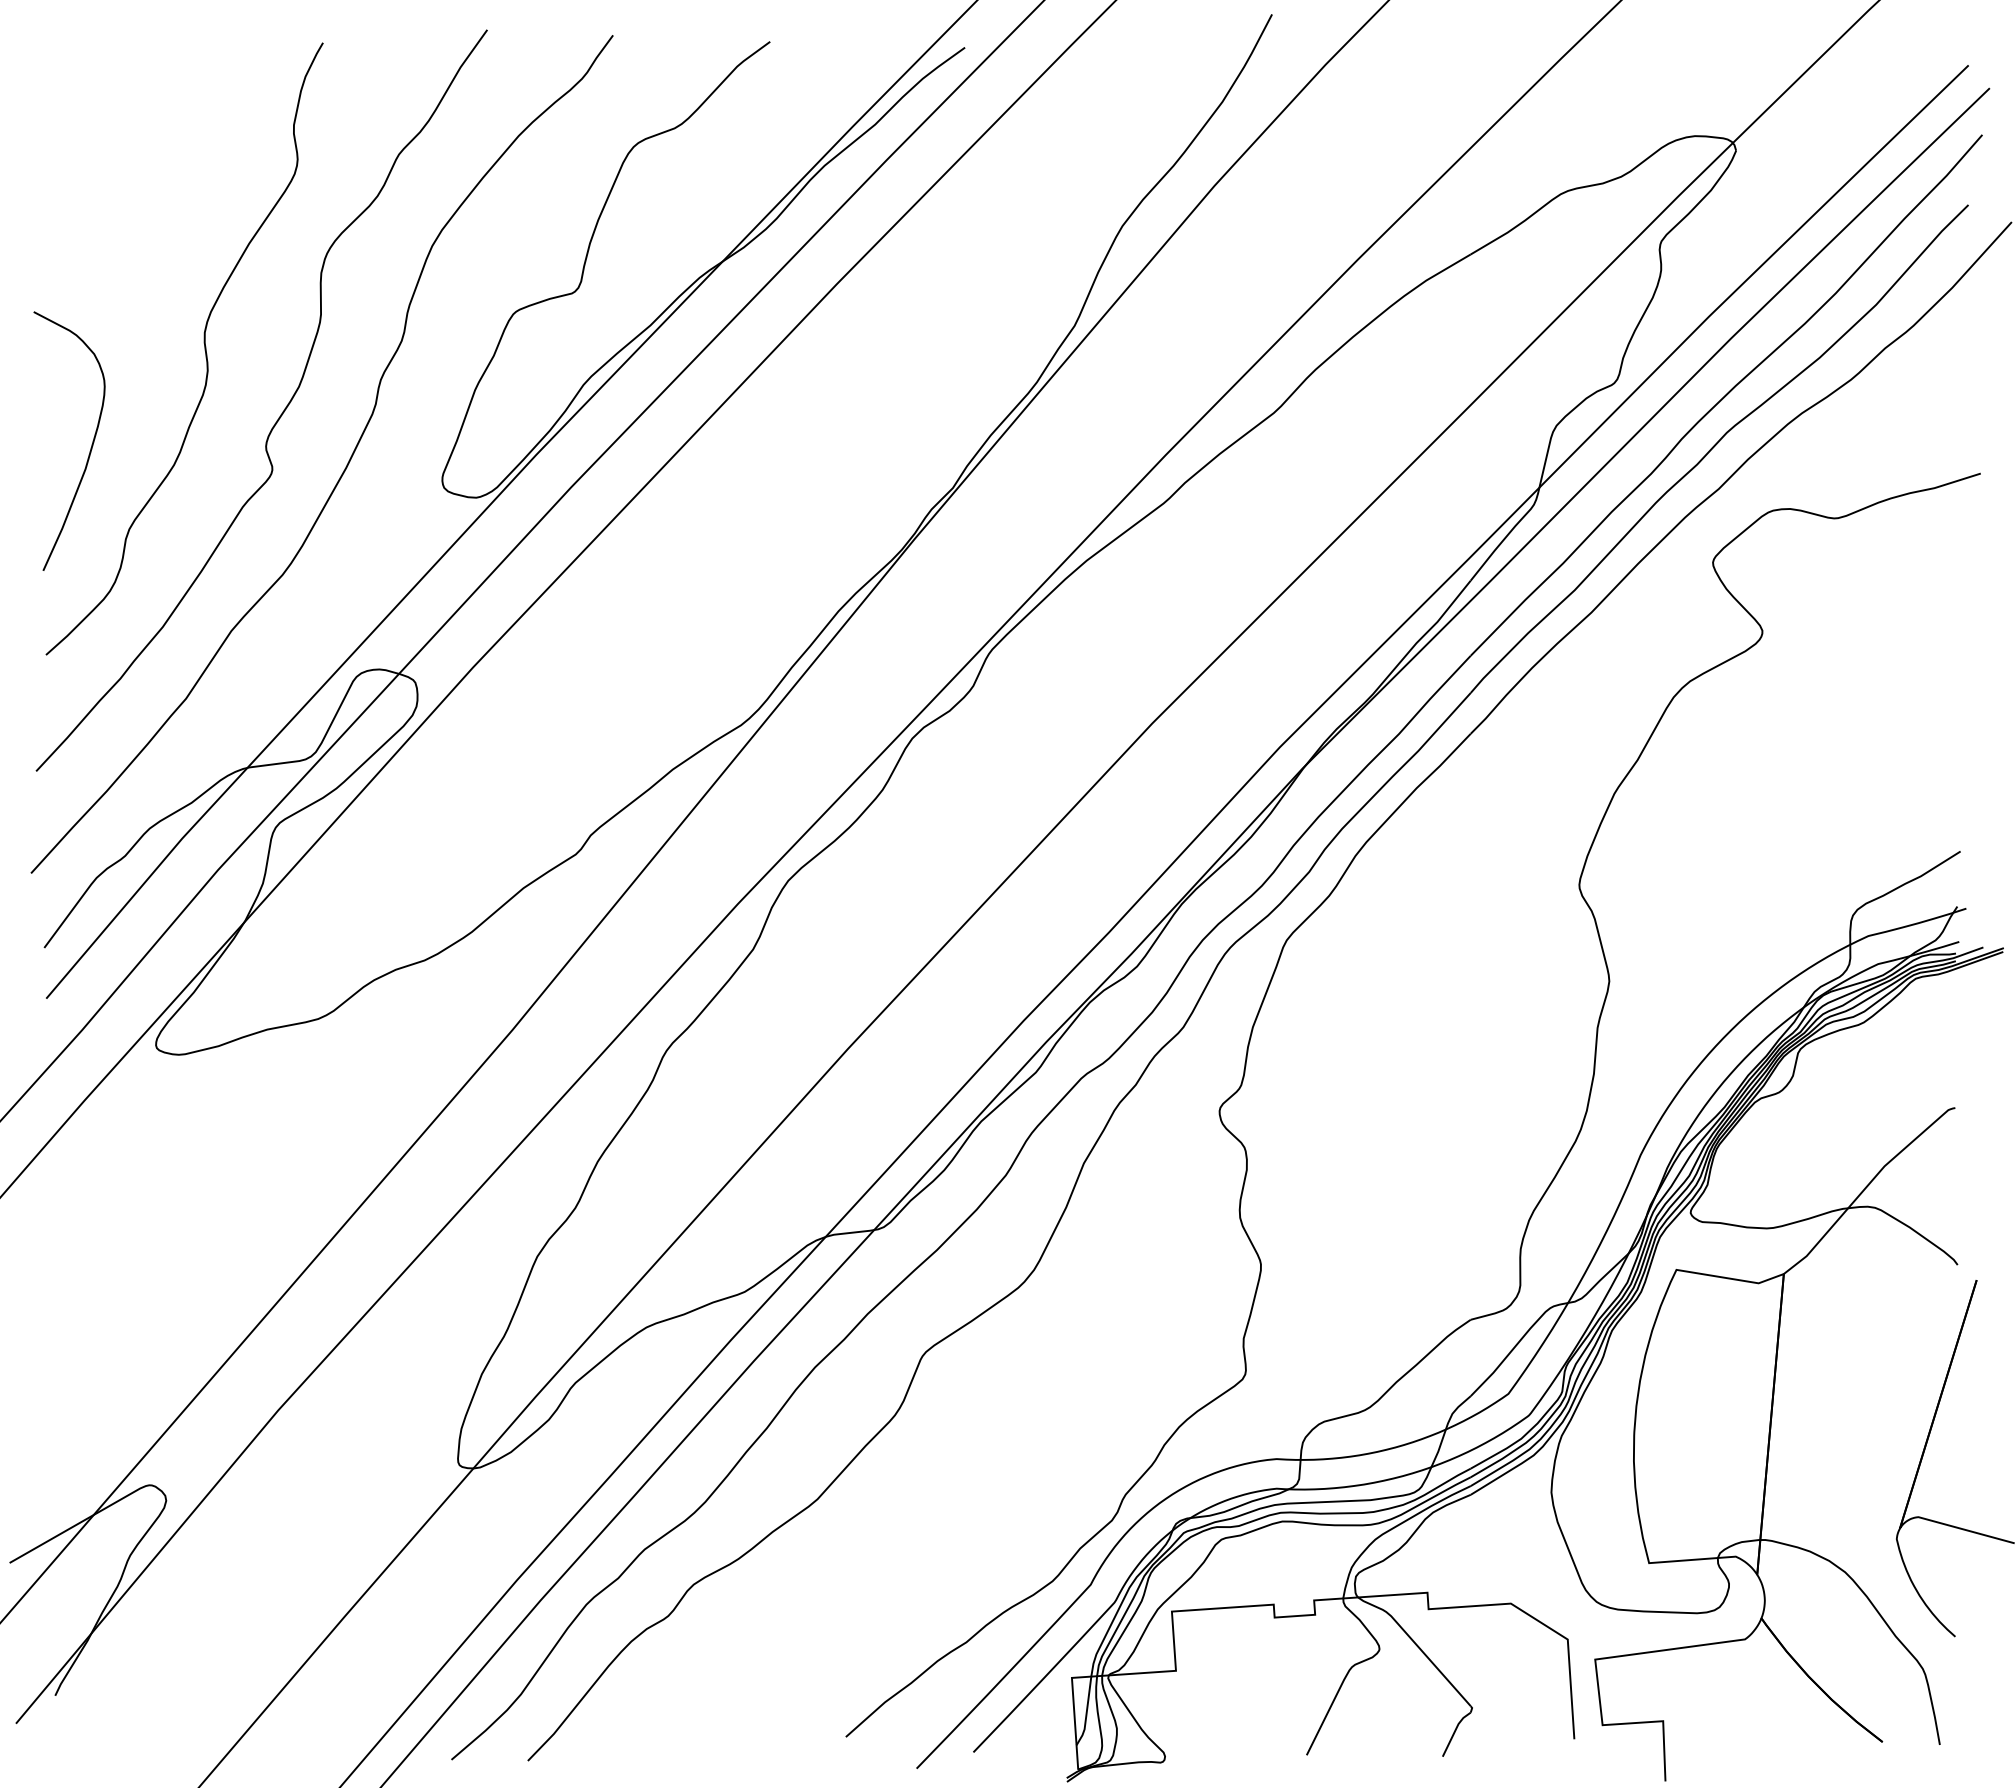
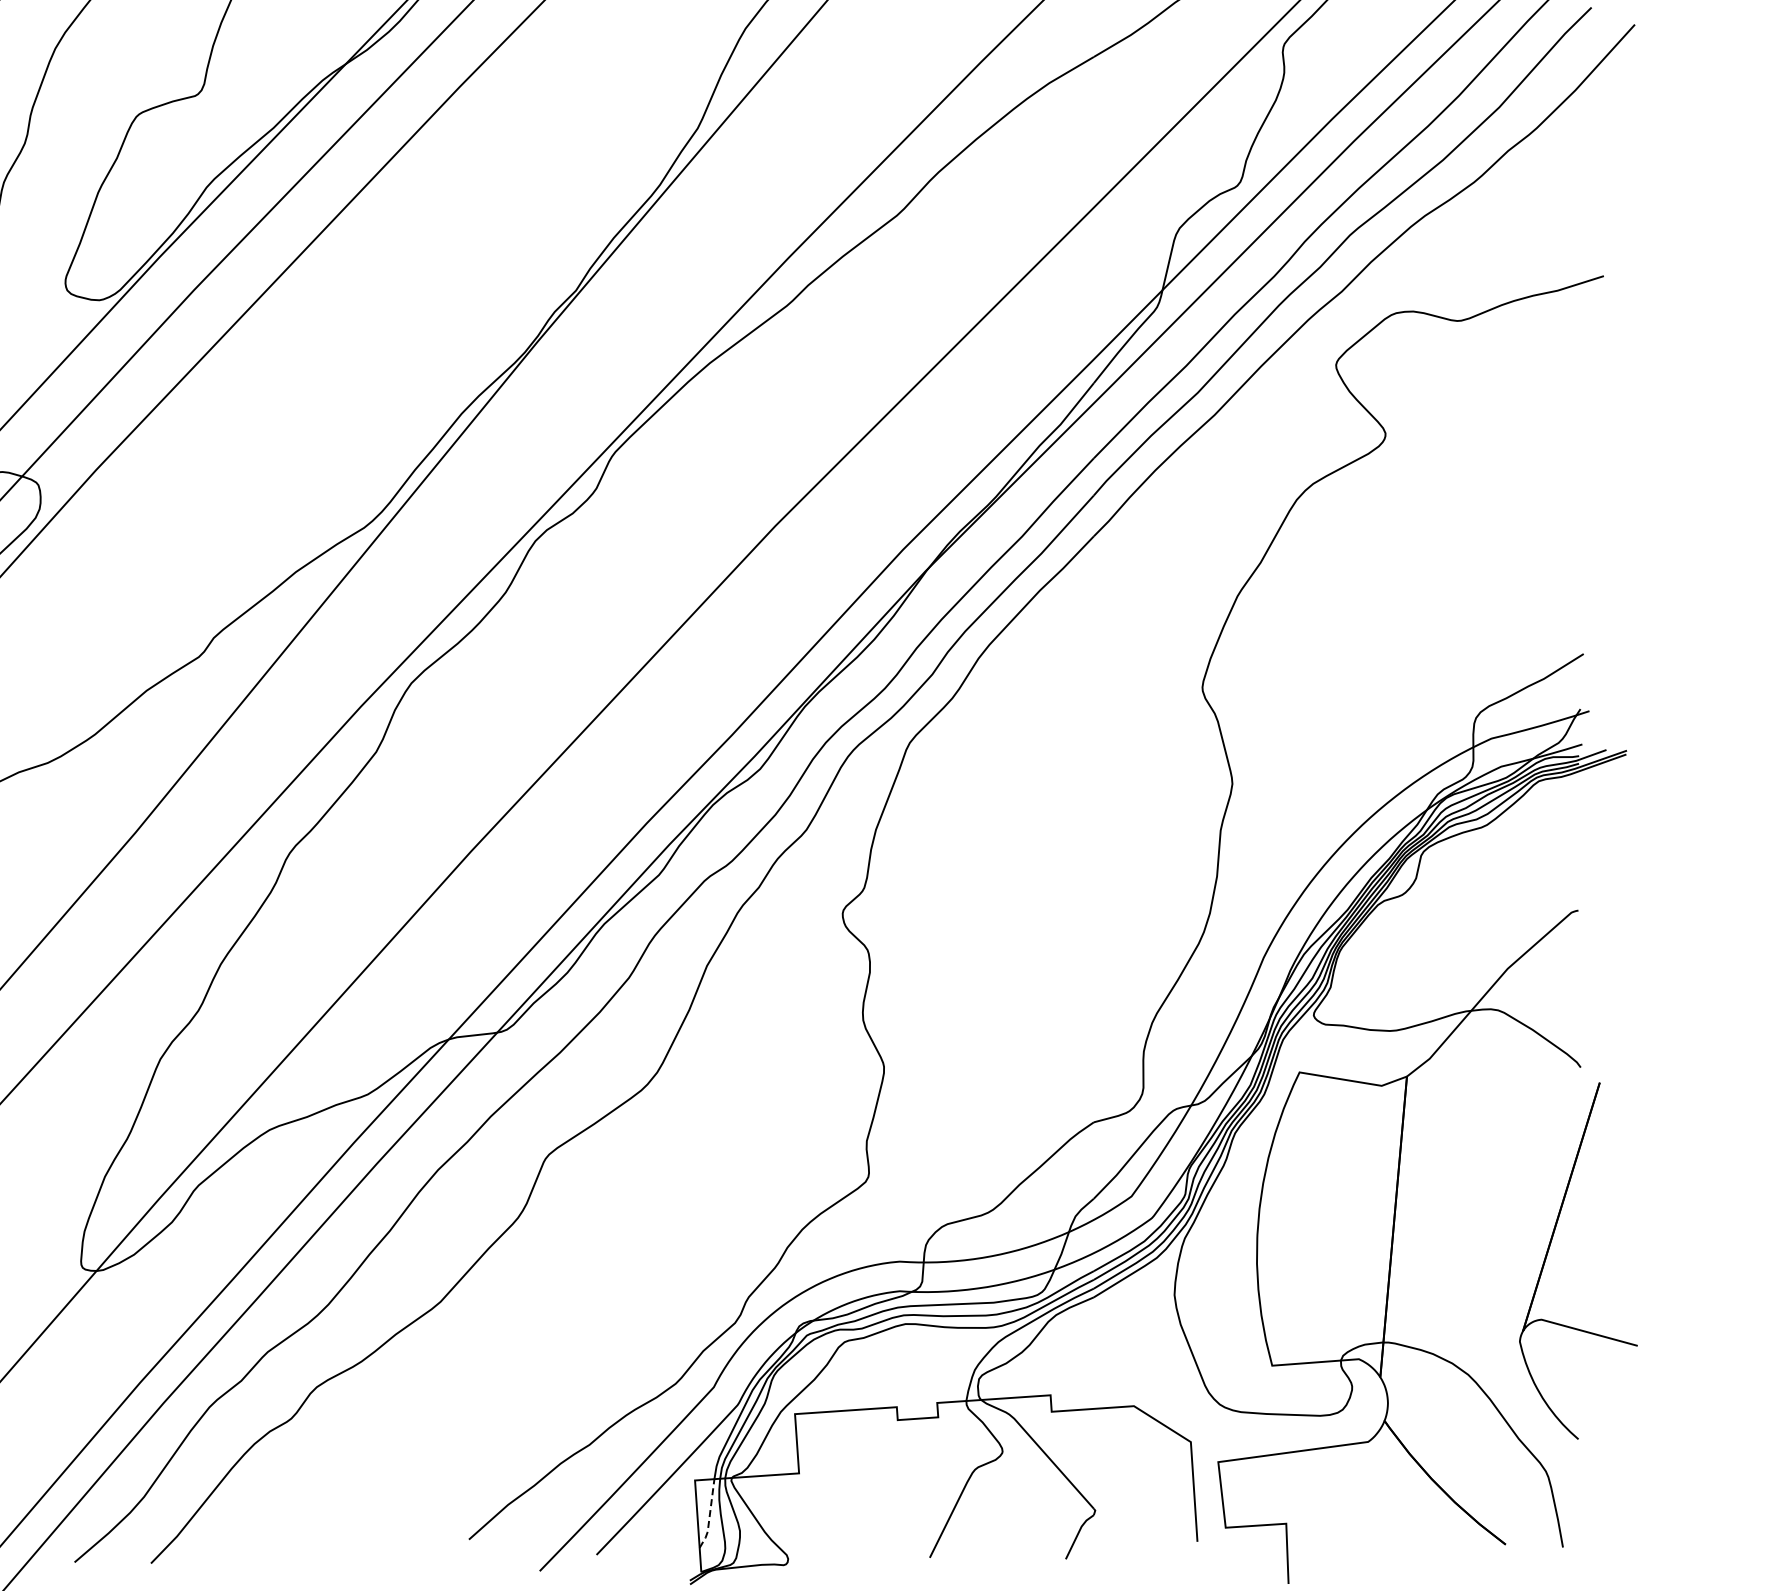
line: (1086, 1712) -> (709, 1515), solid -> dashed

